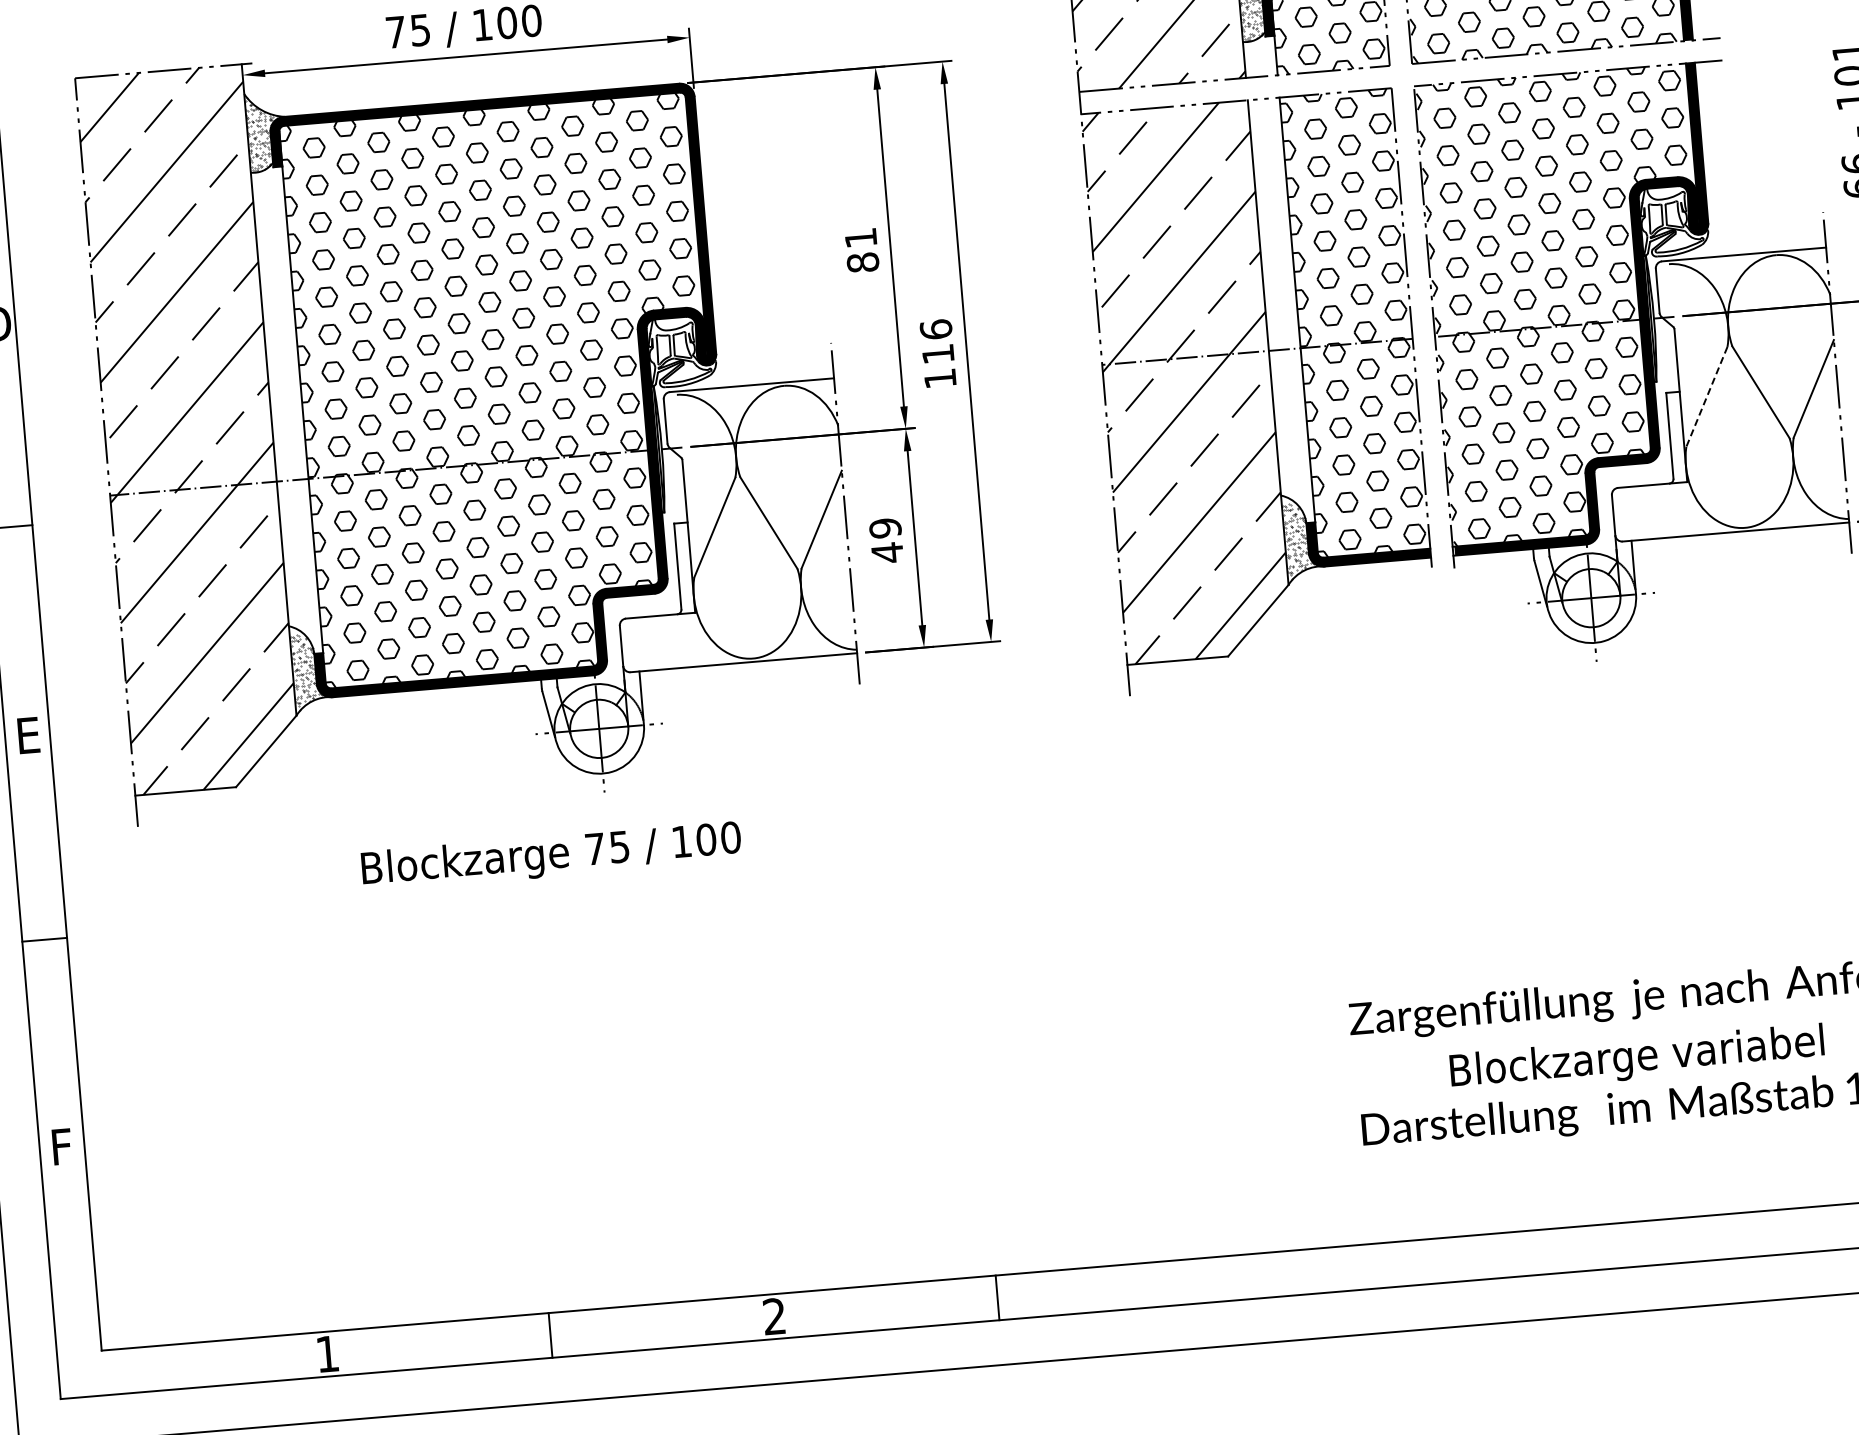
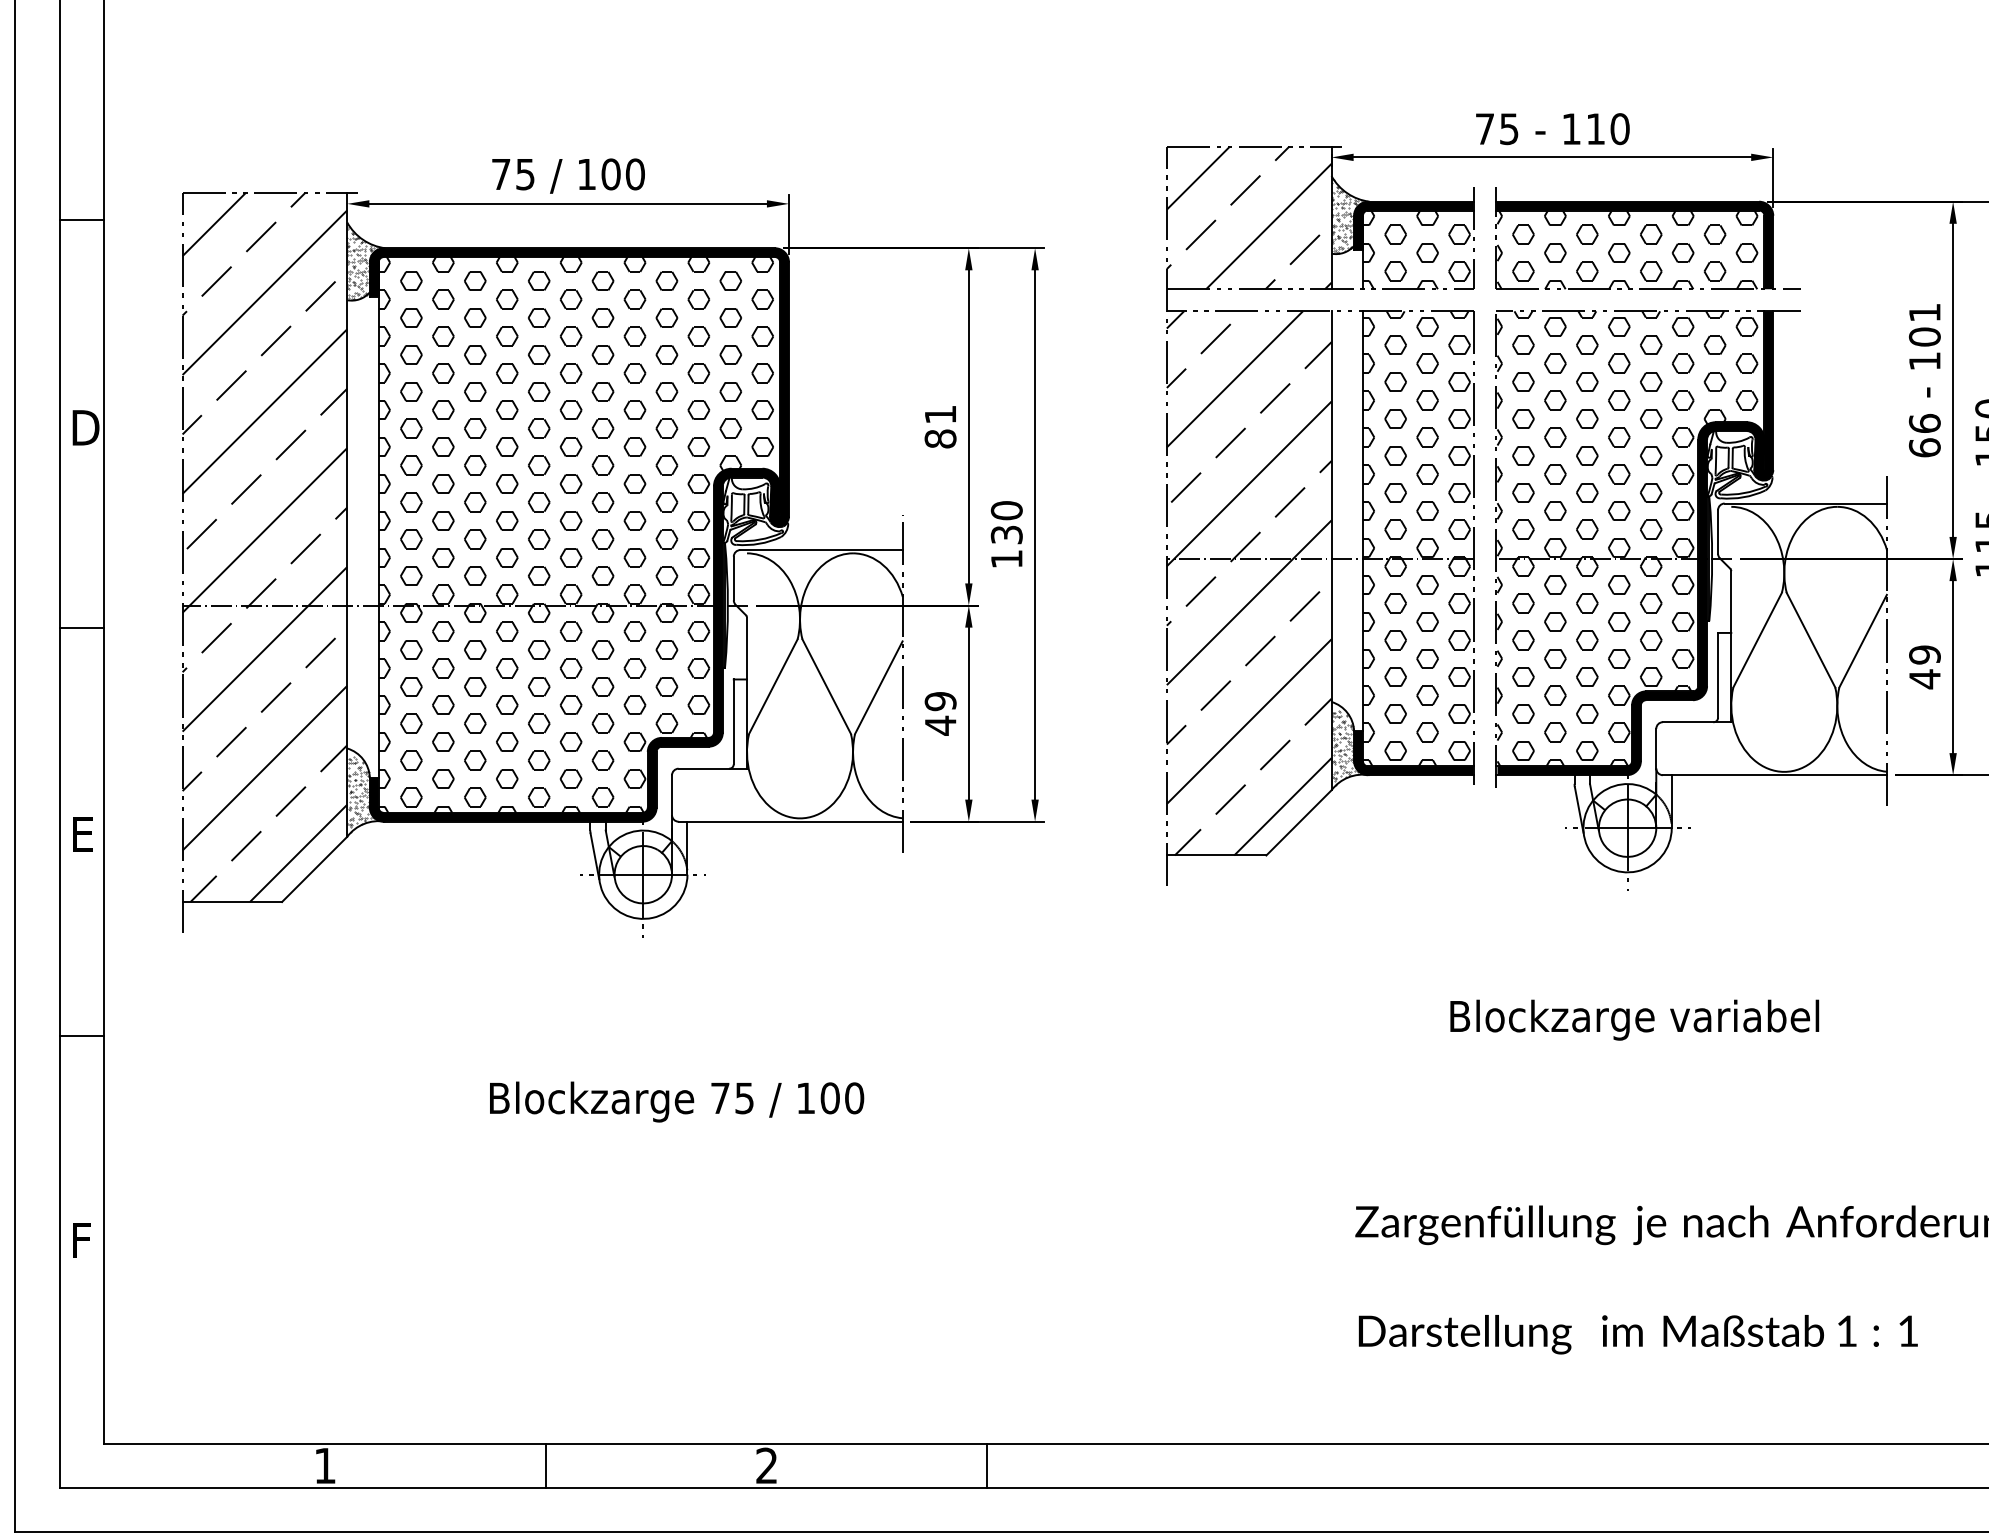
text: (936, 341) -> (1006, 522), 116 -> 130
line: (1706, 397) -> (1757, 640), dashed -> solid
text: (552, 855) -> (677, 1101), moved
text: (1637, 1058) -> (1634, 1019), moved

